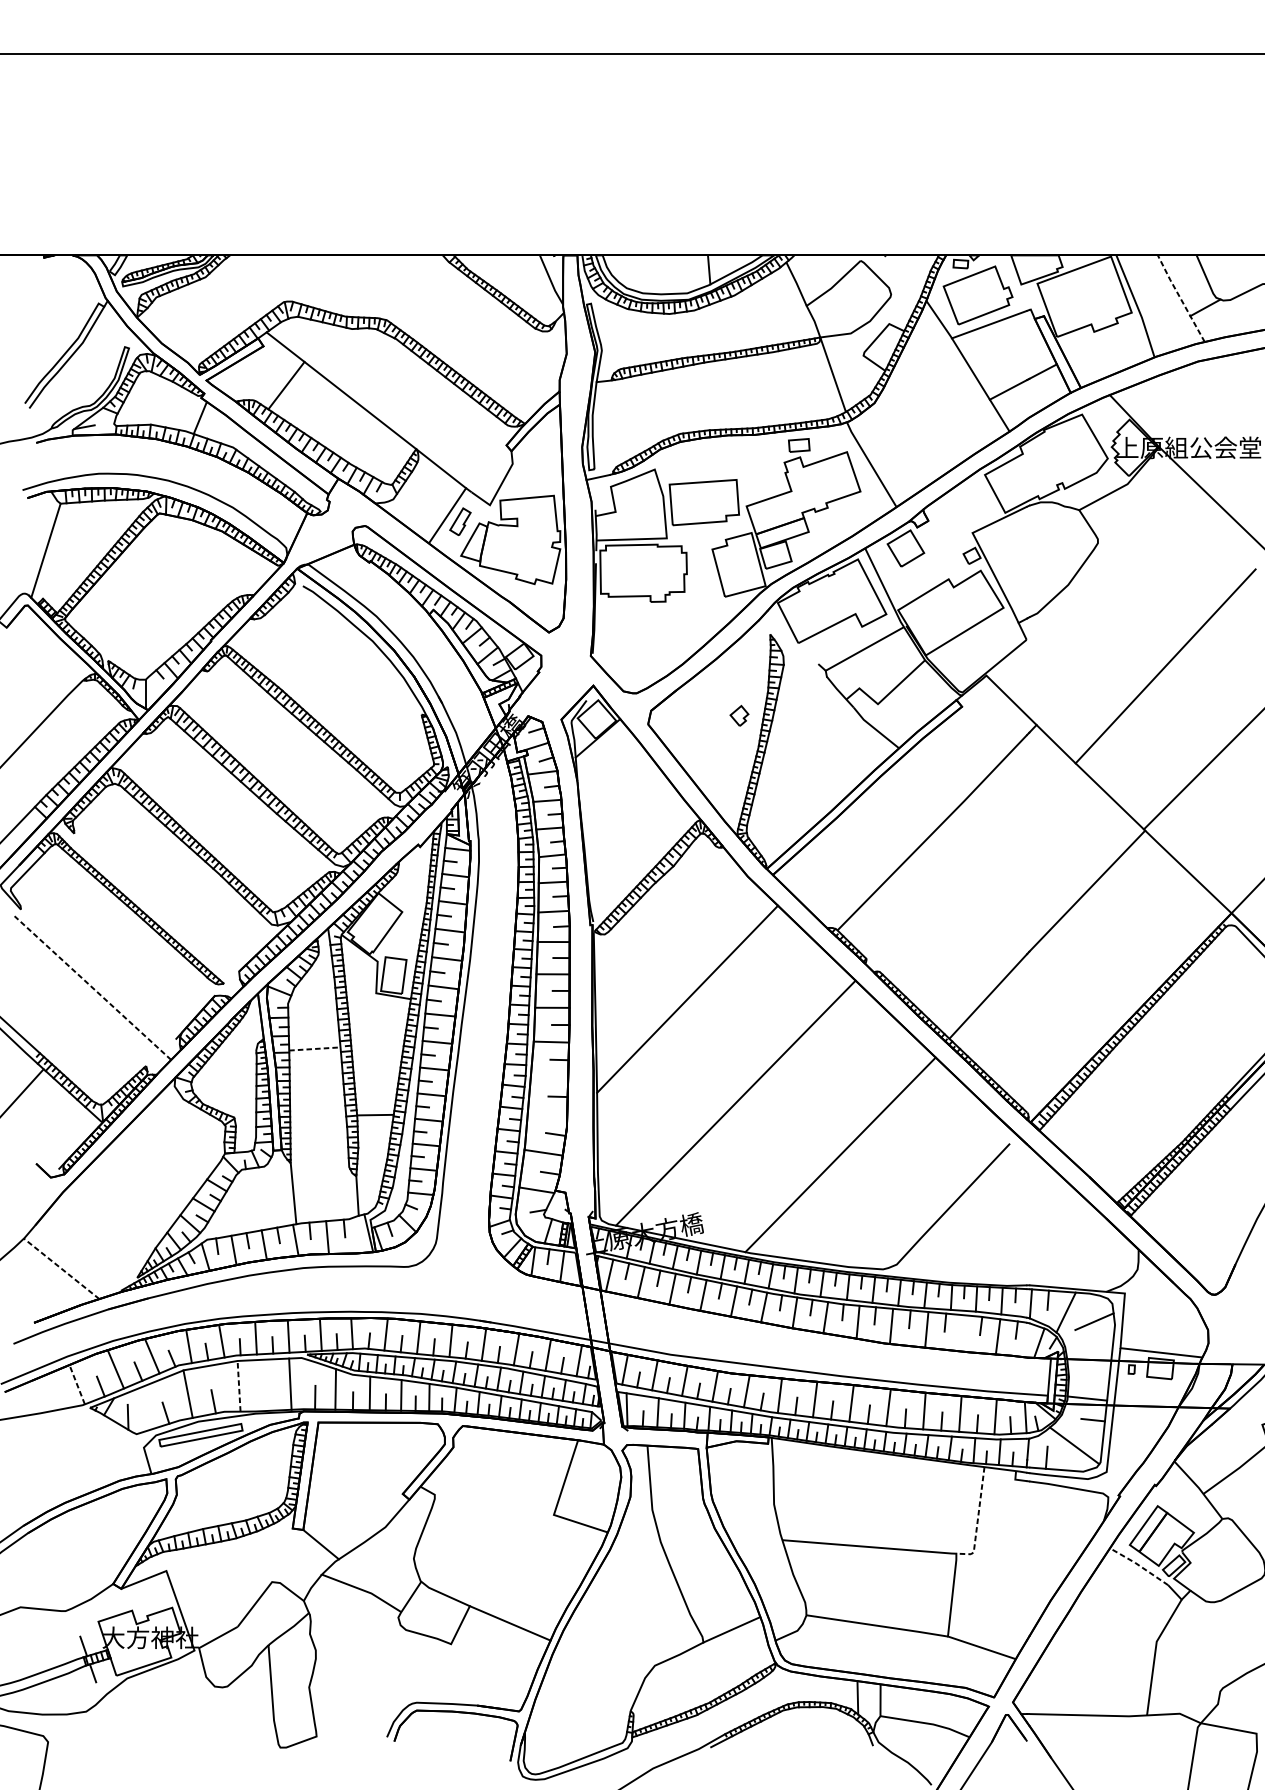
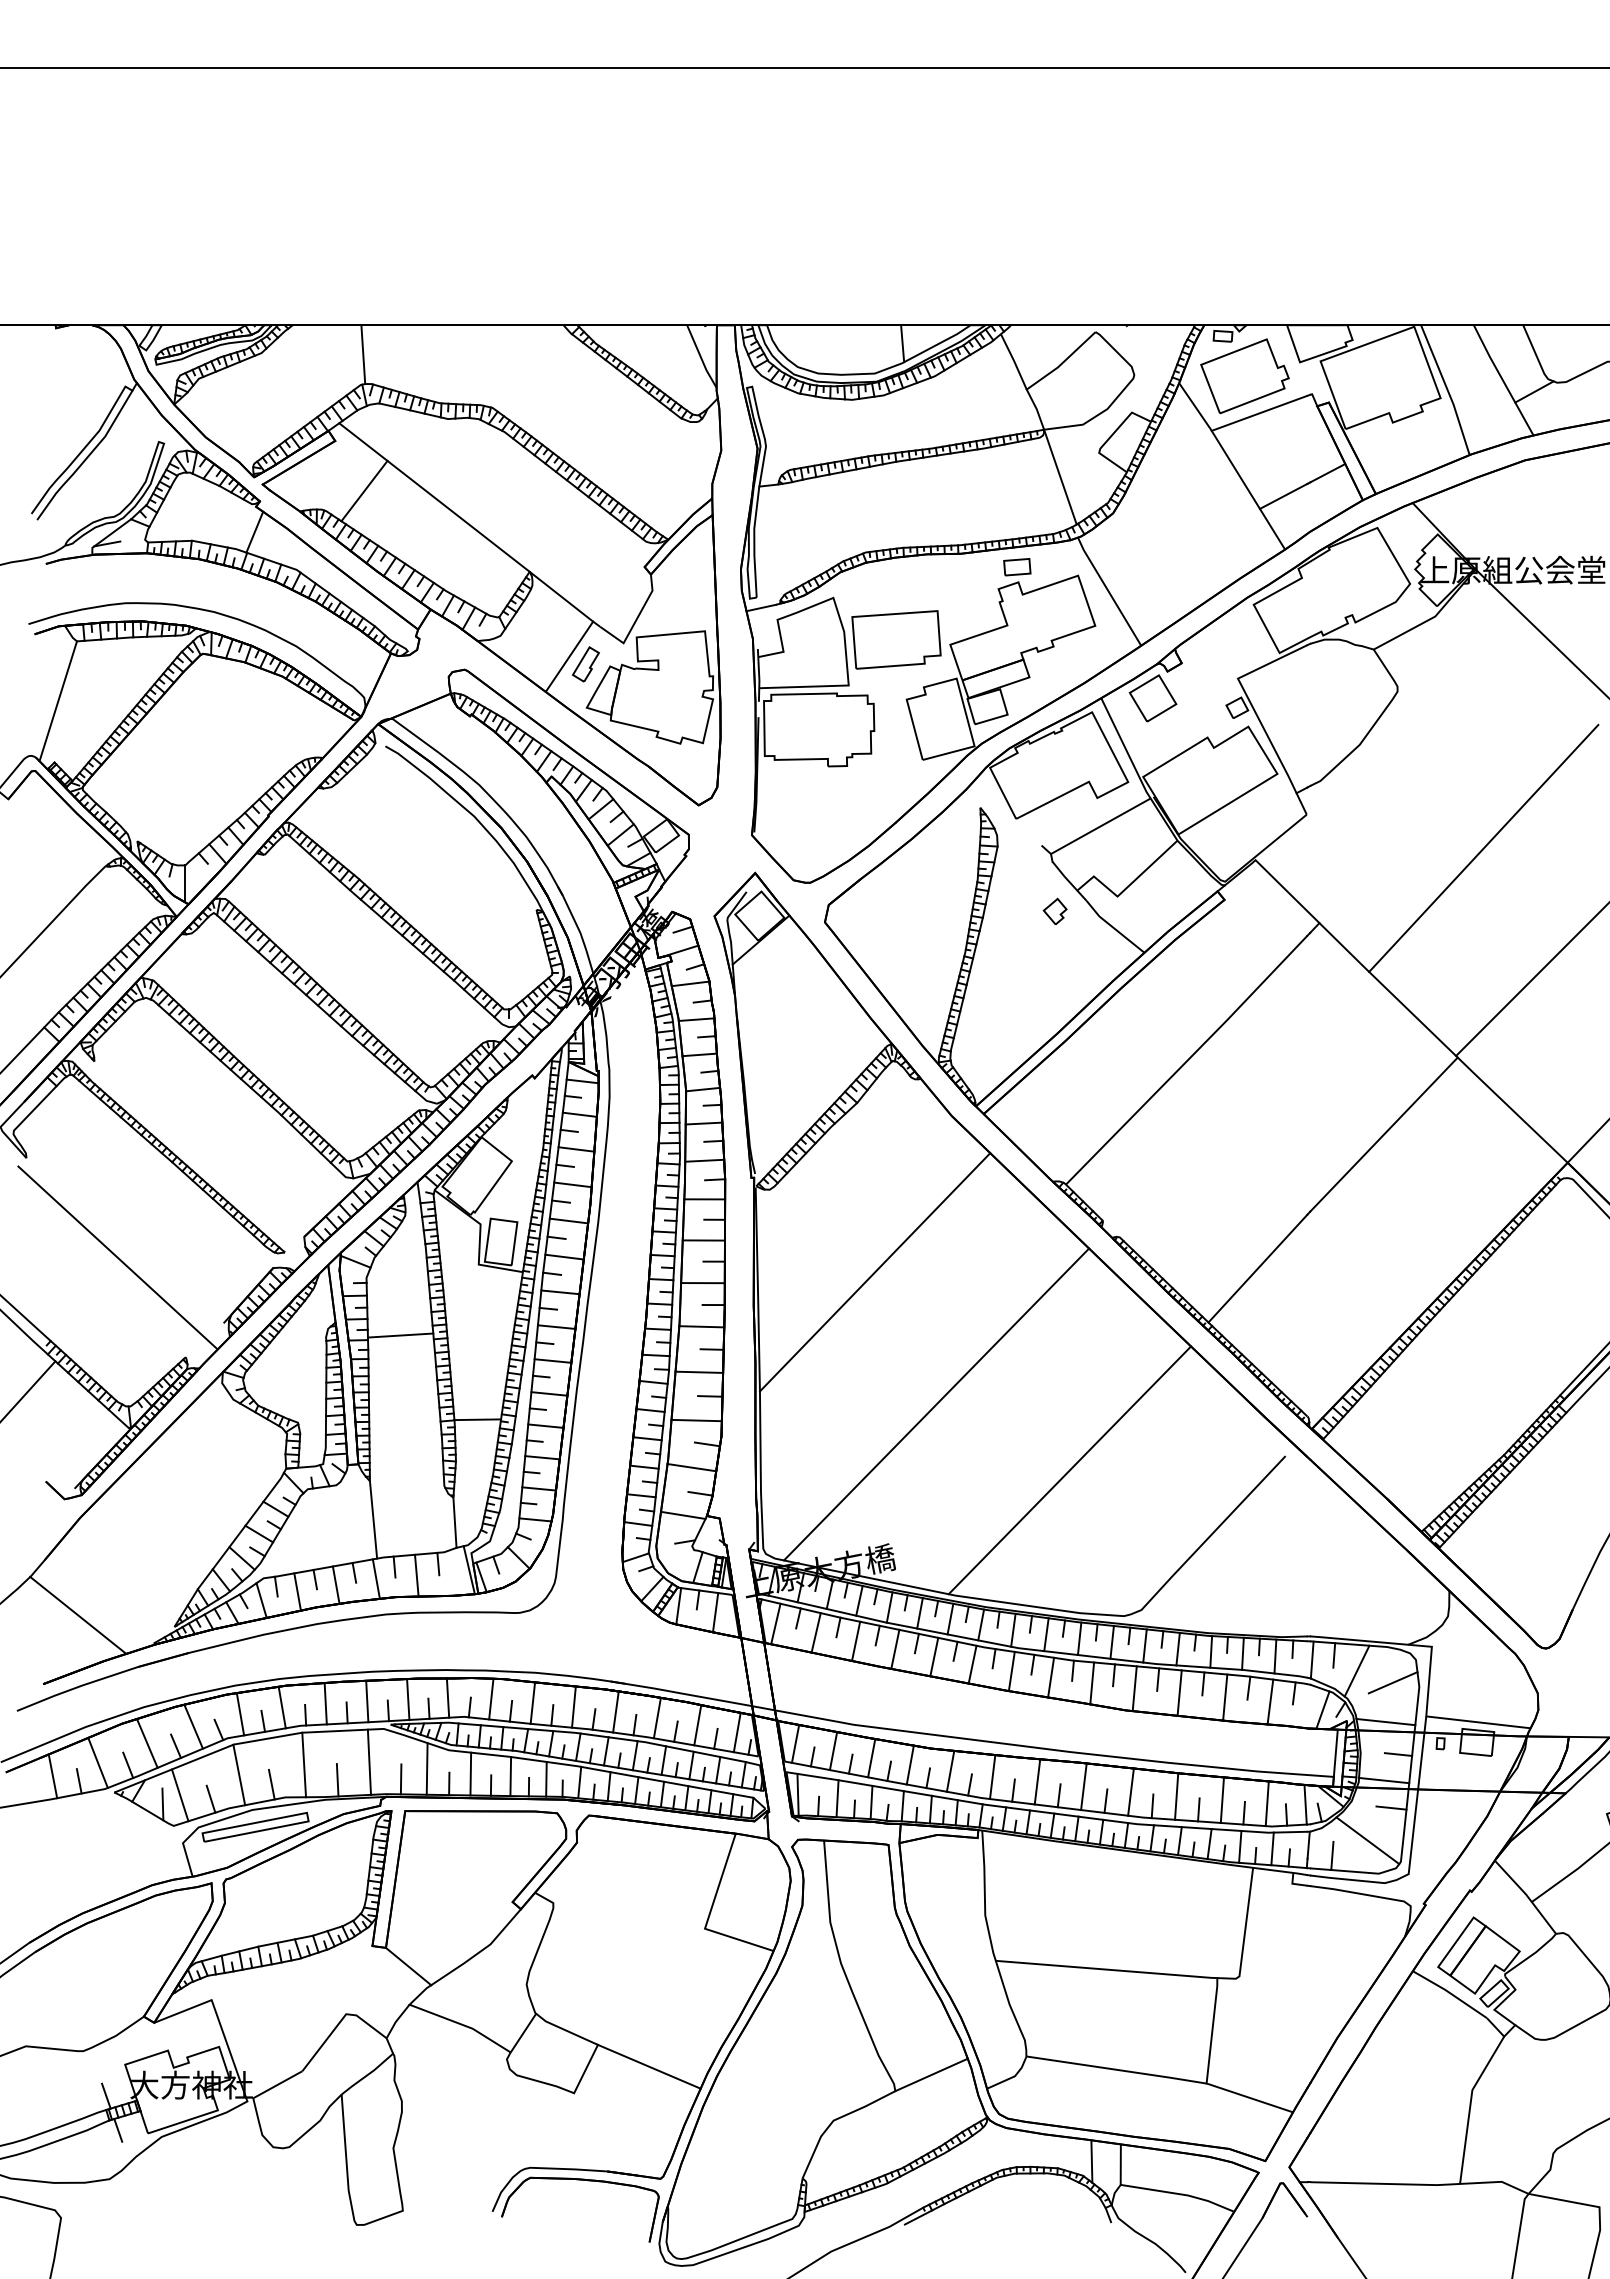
line: (285, 278) -> (363, 354), added
line: (1180, 298) -> (1502, 379), dashed -> solid
part: (738, 715) -> (1054, 910), moved
line: (92, 987) -> (117, 1257), dashed -> solid
line: (314, 1048) -> (400, 1335), dashed -> solid
line: (549, 1077) -> (699, 1371), added
line: (547, 1115) -> (696, 1420), added
line: (61, 1268) -> (78, 1615), dashed -> solid
line: (962, 1333) -> (1225, 1697), added
line: (1088, 1352) -> (1385, 1721), added
line: (1098, 1378) -> (1398, 1754), added
line: (77, 1384) -> (98, 1762), dashed -> solid
line: (239, 1385) -> (304, 1764), dashed -> solid
line: (41, 1395) -> (52, 1776), added
line: (265, 1398) -> (337, 1780), added
line: (61, 1399) -> (78, 1781), added
line: (141, 1410) -> (179, 1795), added
line: (977, 1519) -> (1244, 1934), dashed -> solid
line: (1139, 1565) -> (1450, 1993), dashed -> solid

